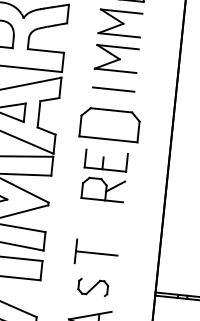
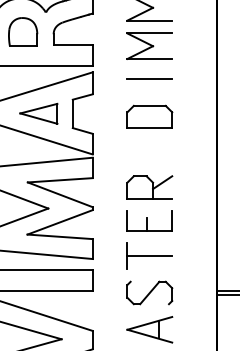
part: (109, 124) -> (149, 116), size x0.71
part: (106, 160) -> (149, 220), moved
part: (92, 287) -> (149, 292), size x1.43

